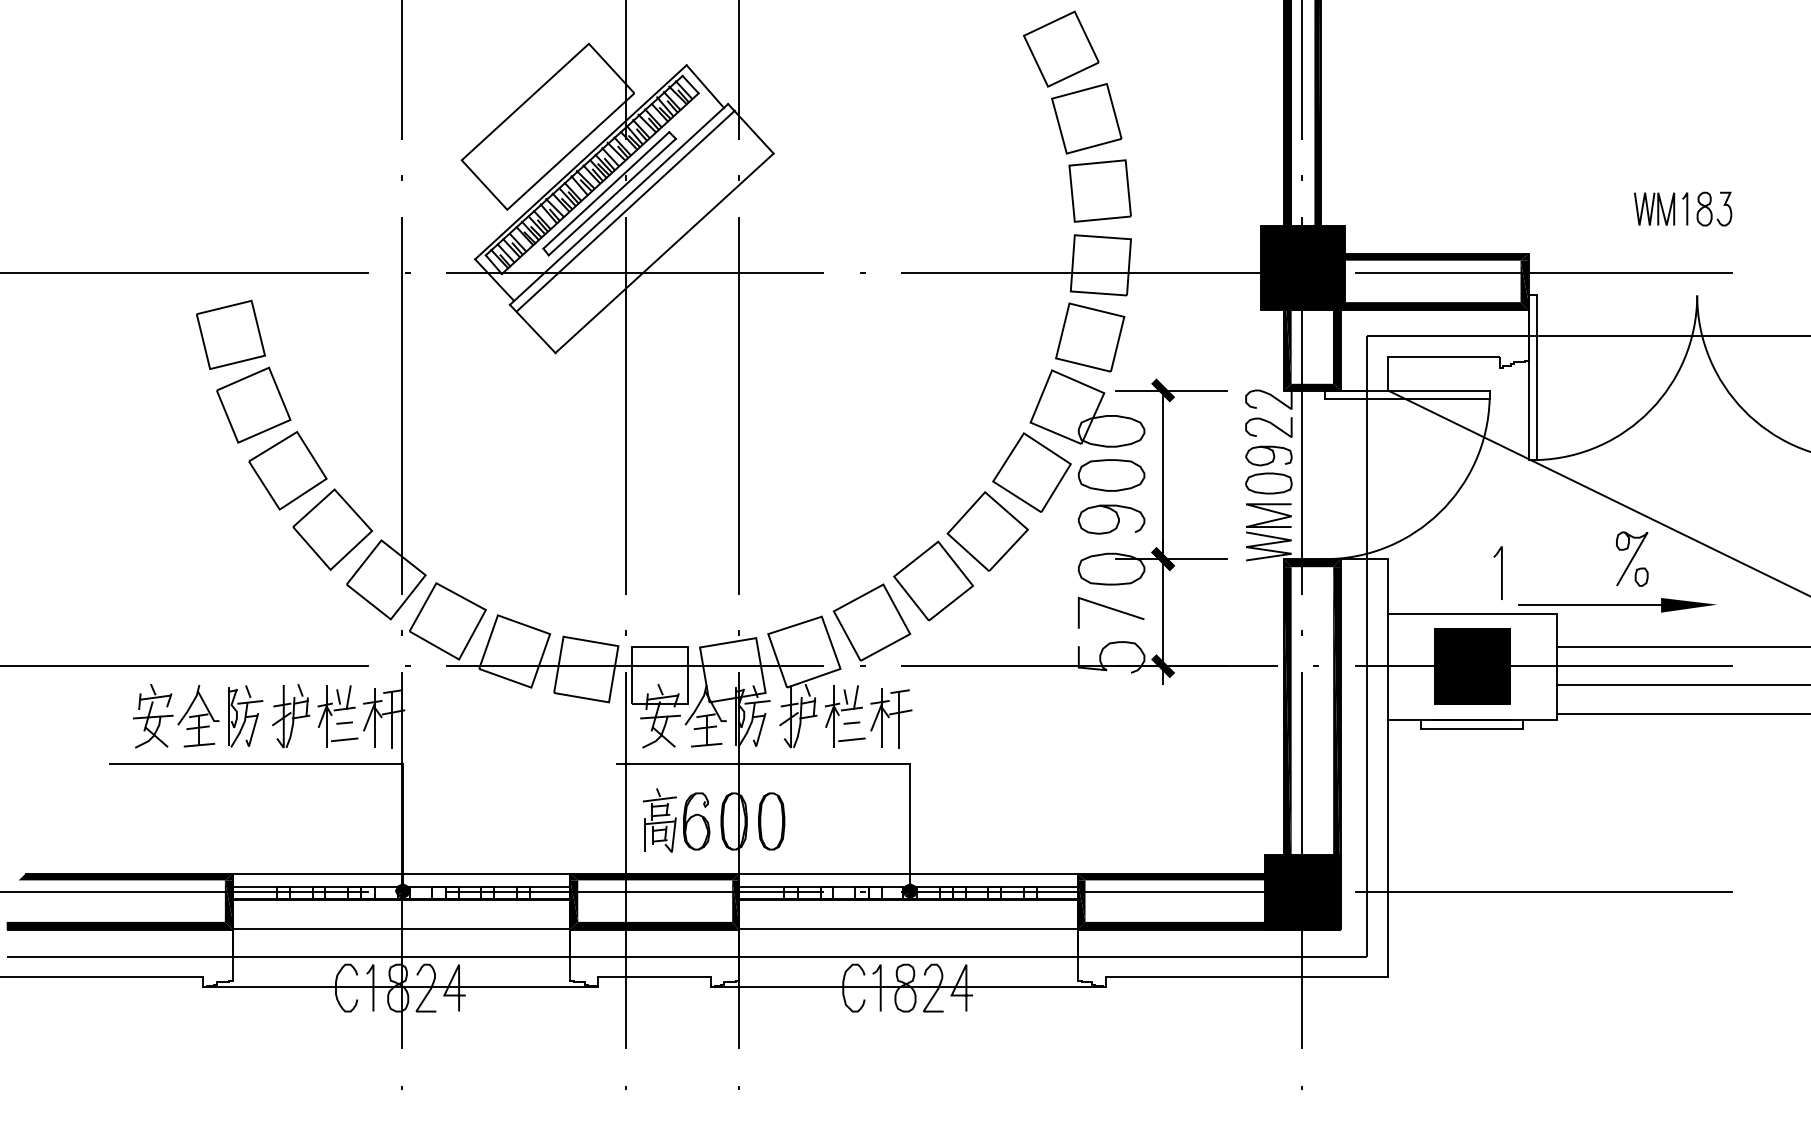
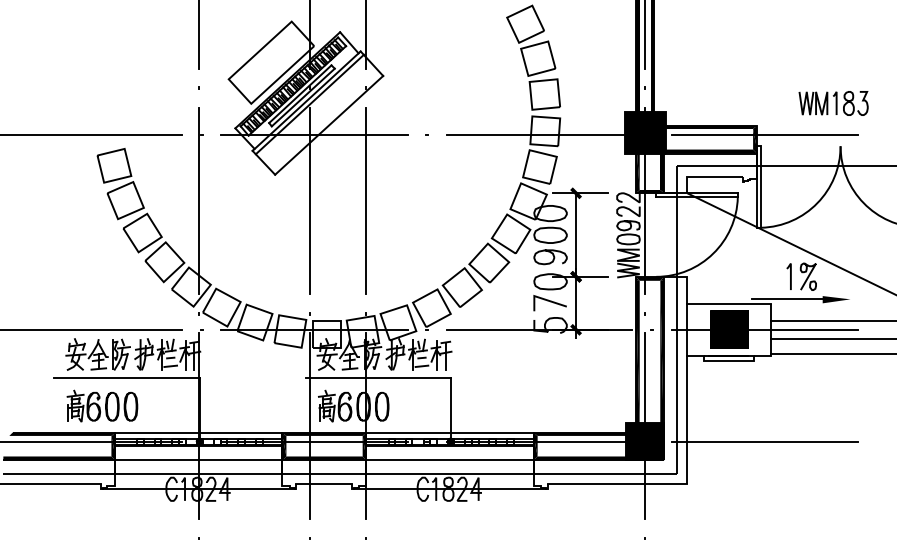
part: (1682, 209) -> (833, 103), size x1.43
line: (1501, 572) -> (790, 276), moved
part: (206, 818) -> (102, 405), added

